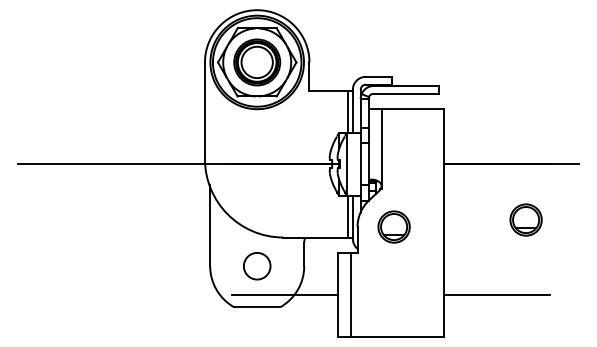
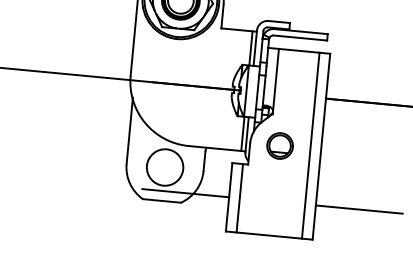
part: (525, 219) -> (388, 150), removed
line: (431, 222) -> (311, 145), added
circle: (257, 266) -> (165, 167), size x1.67

